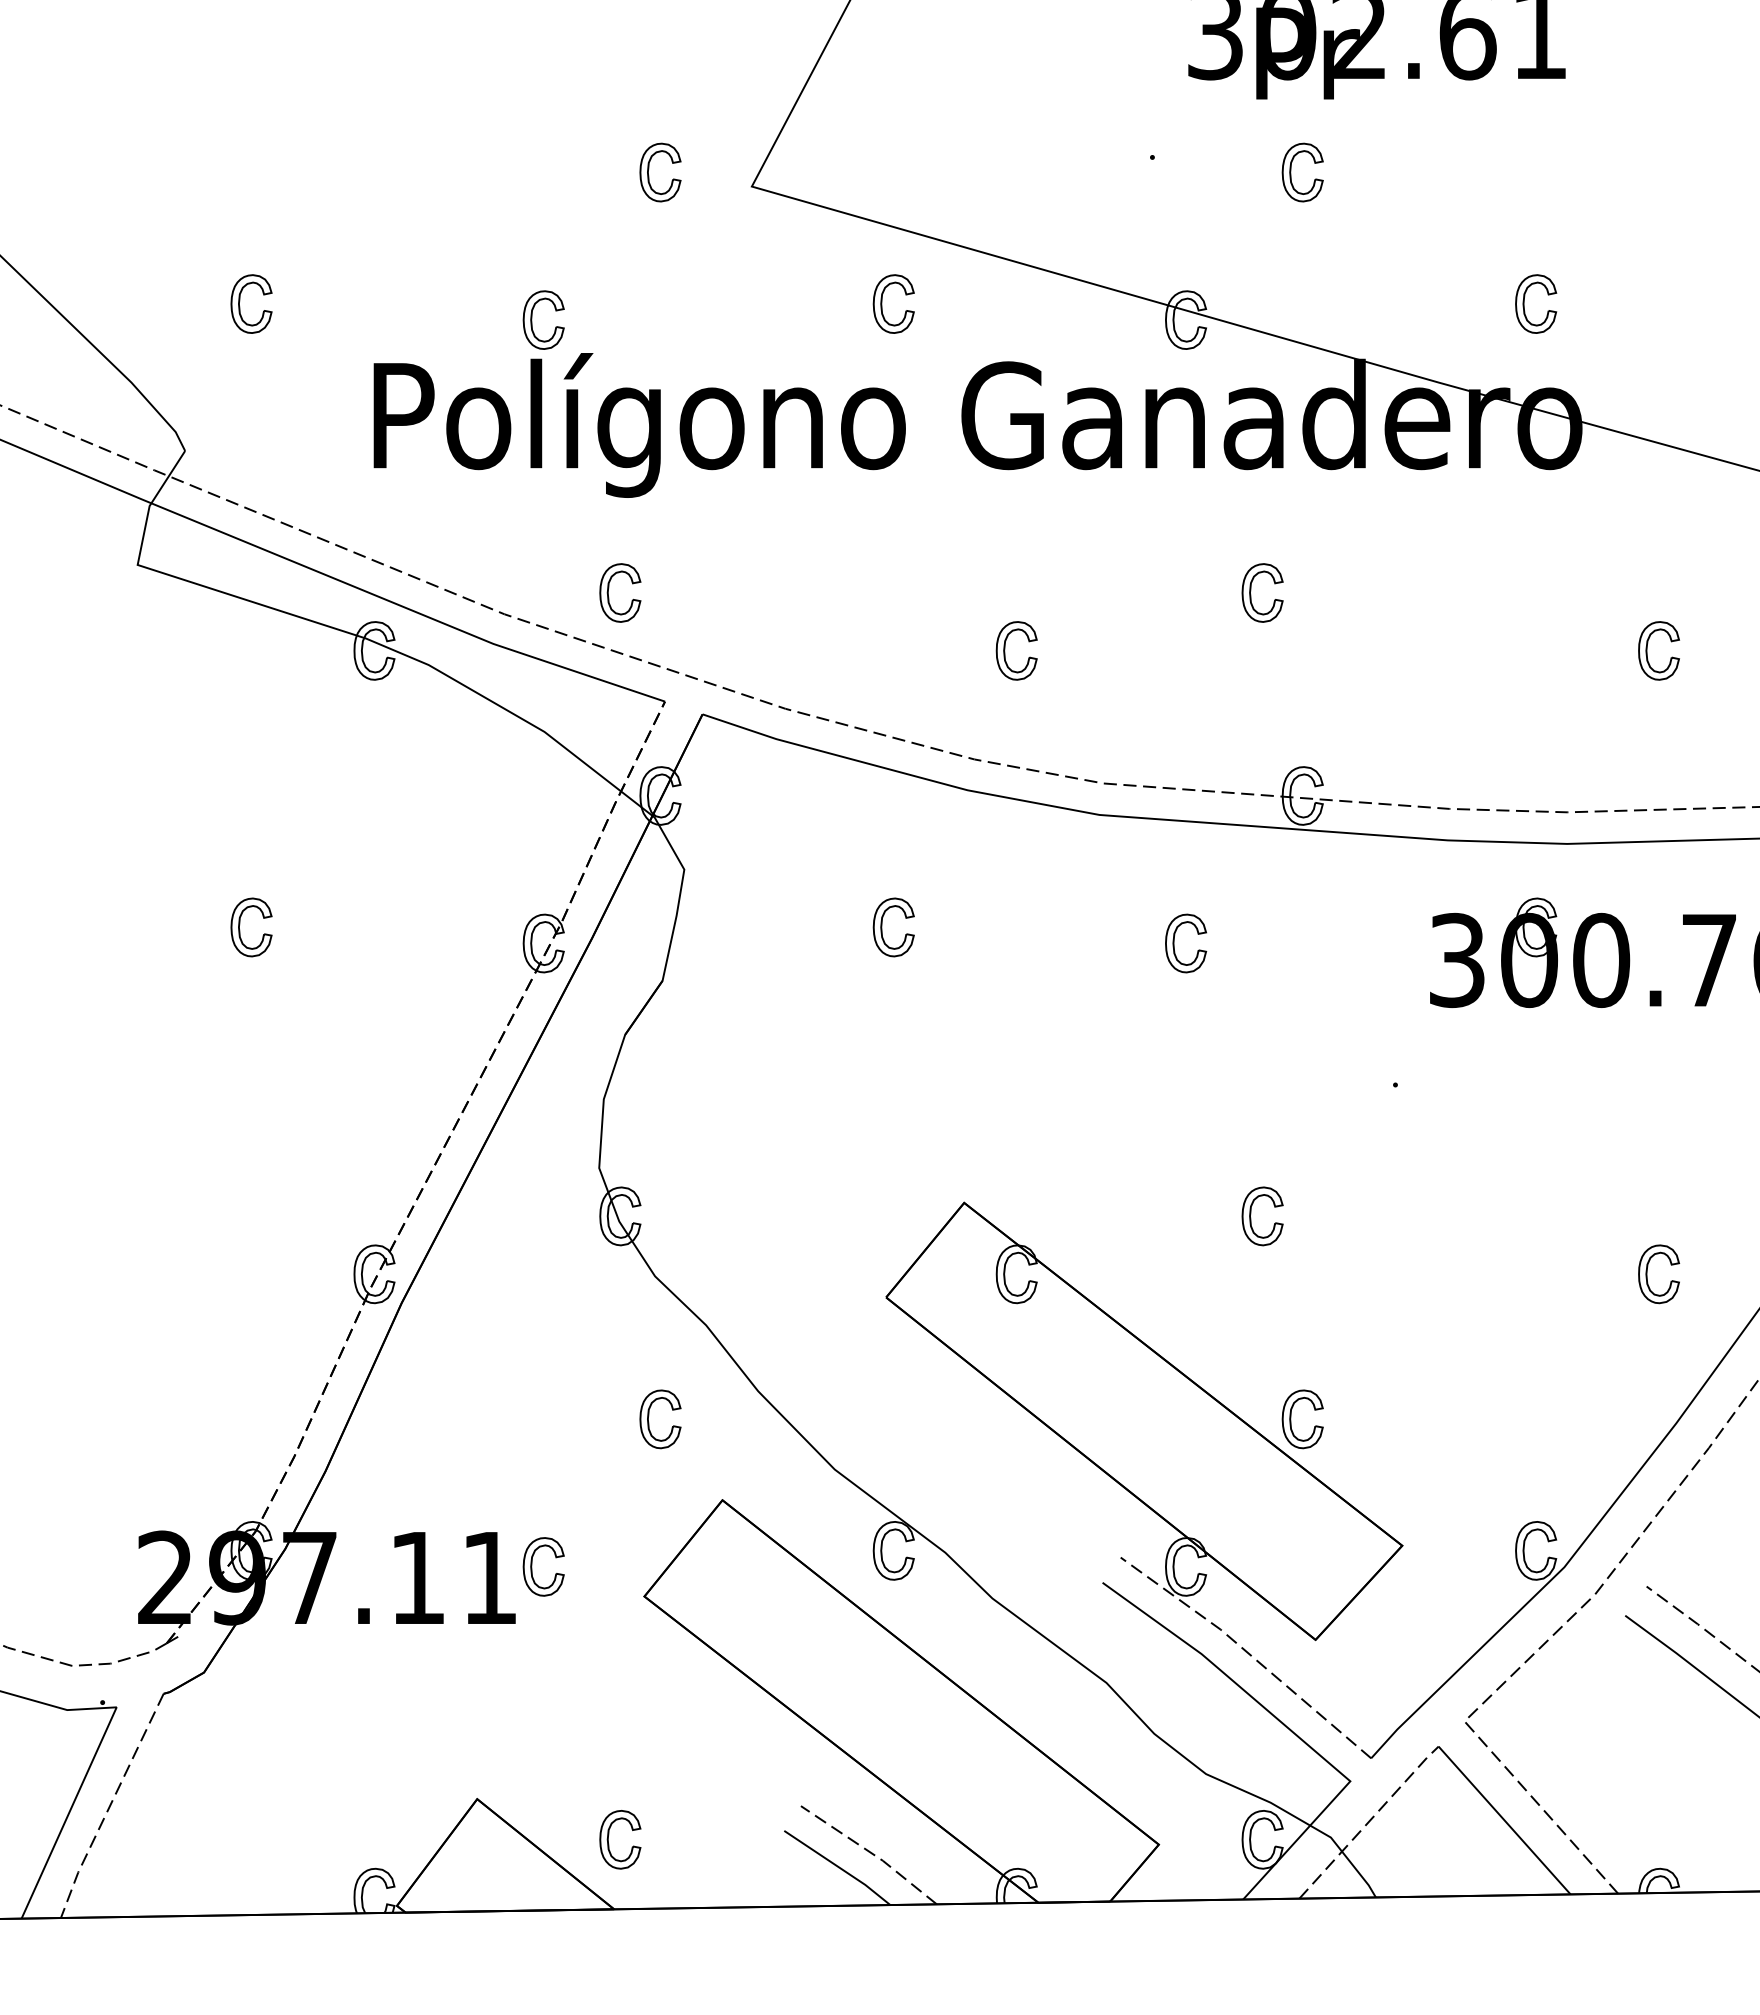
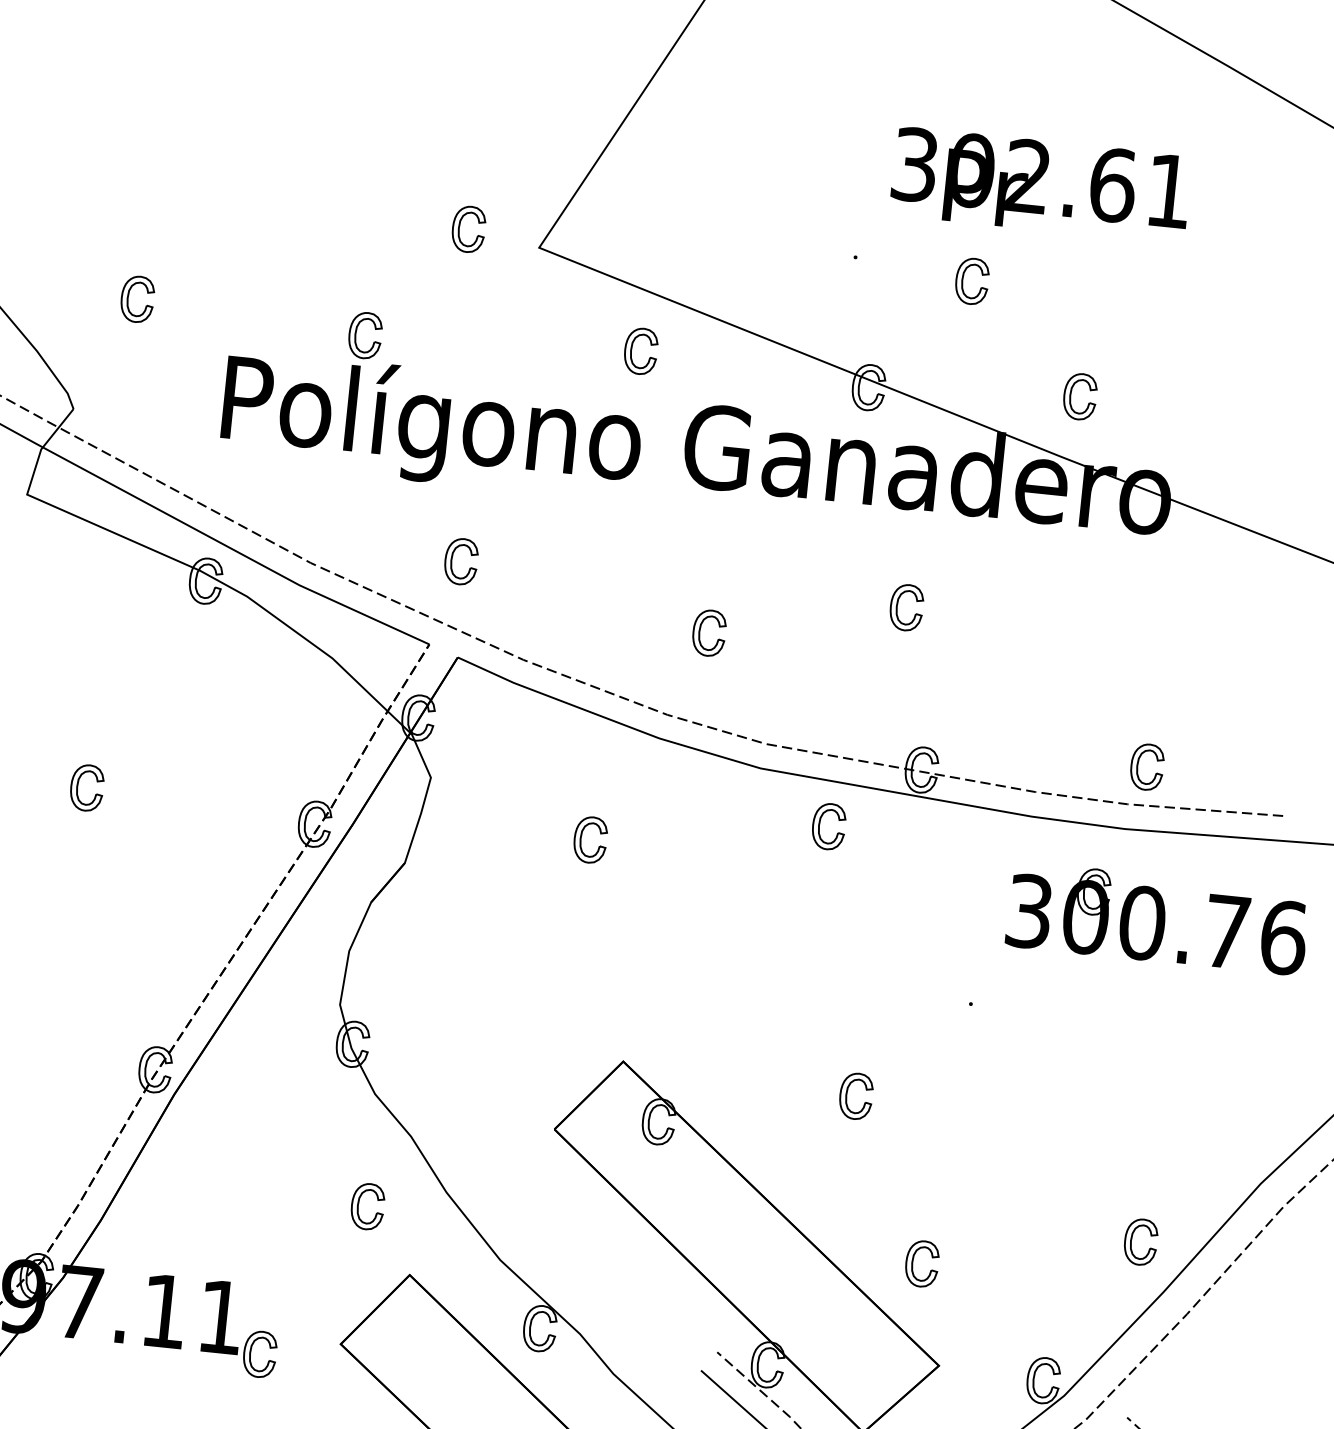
part: (1524, 303) -> (1071, 395), moved
part: (609, 588) -> (453, 557), moved
part: (1647, 650) -> (1138, 765), moved
part: (1174, 943) -> (819, 825), moved
part: (1647, 1274) -> (1131, 1241), moved
part: (1291, 1419) -> (913, 1263), moved
part: (532, 1566) -> (251, 1353), moved

